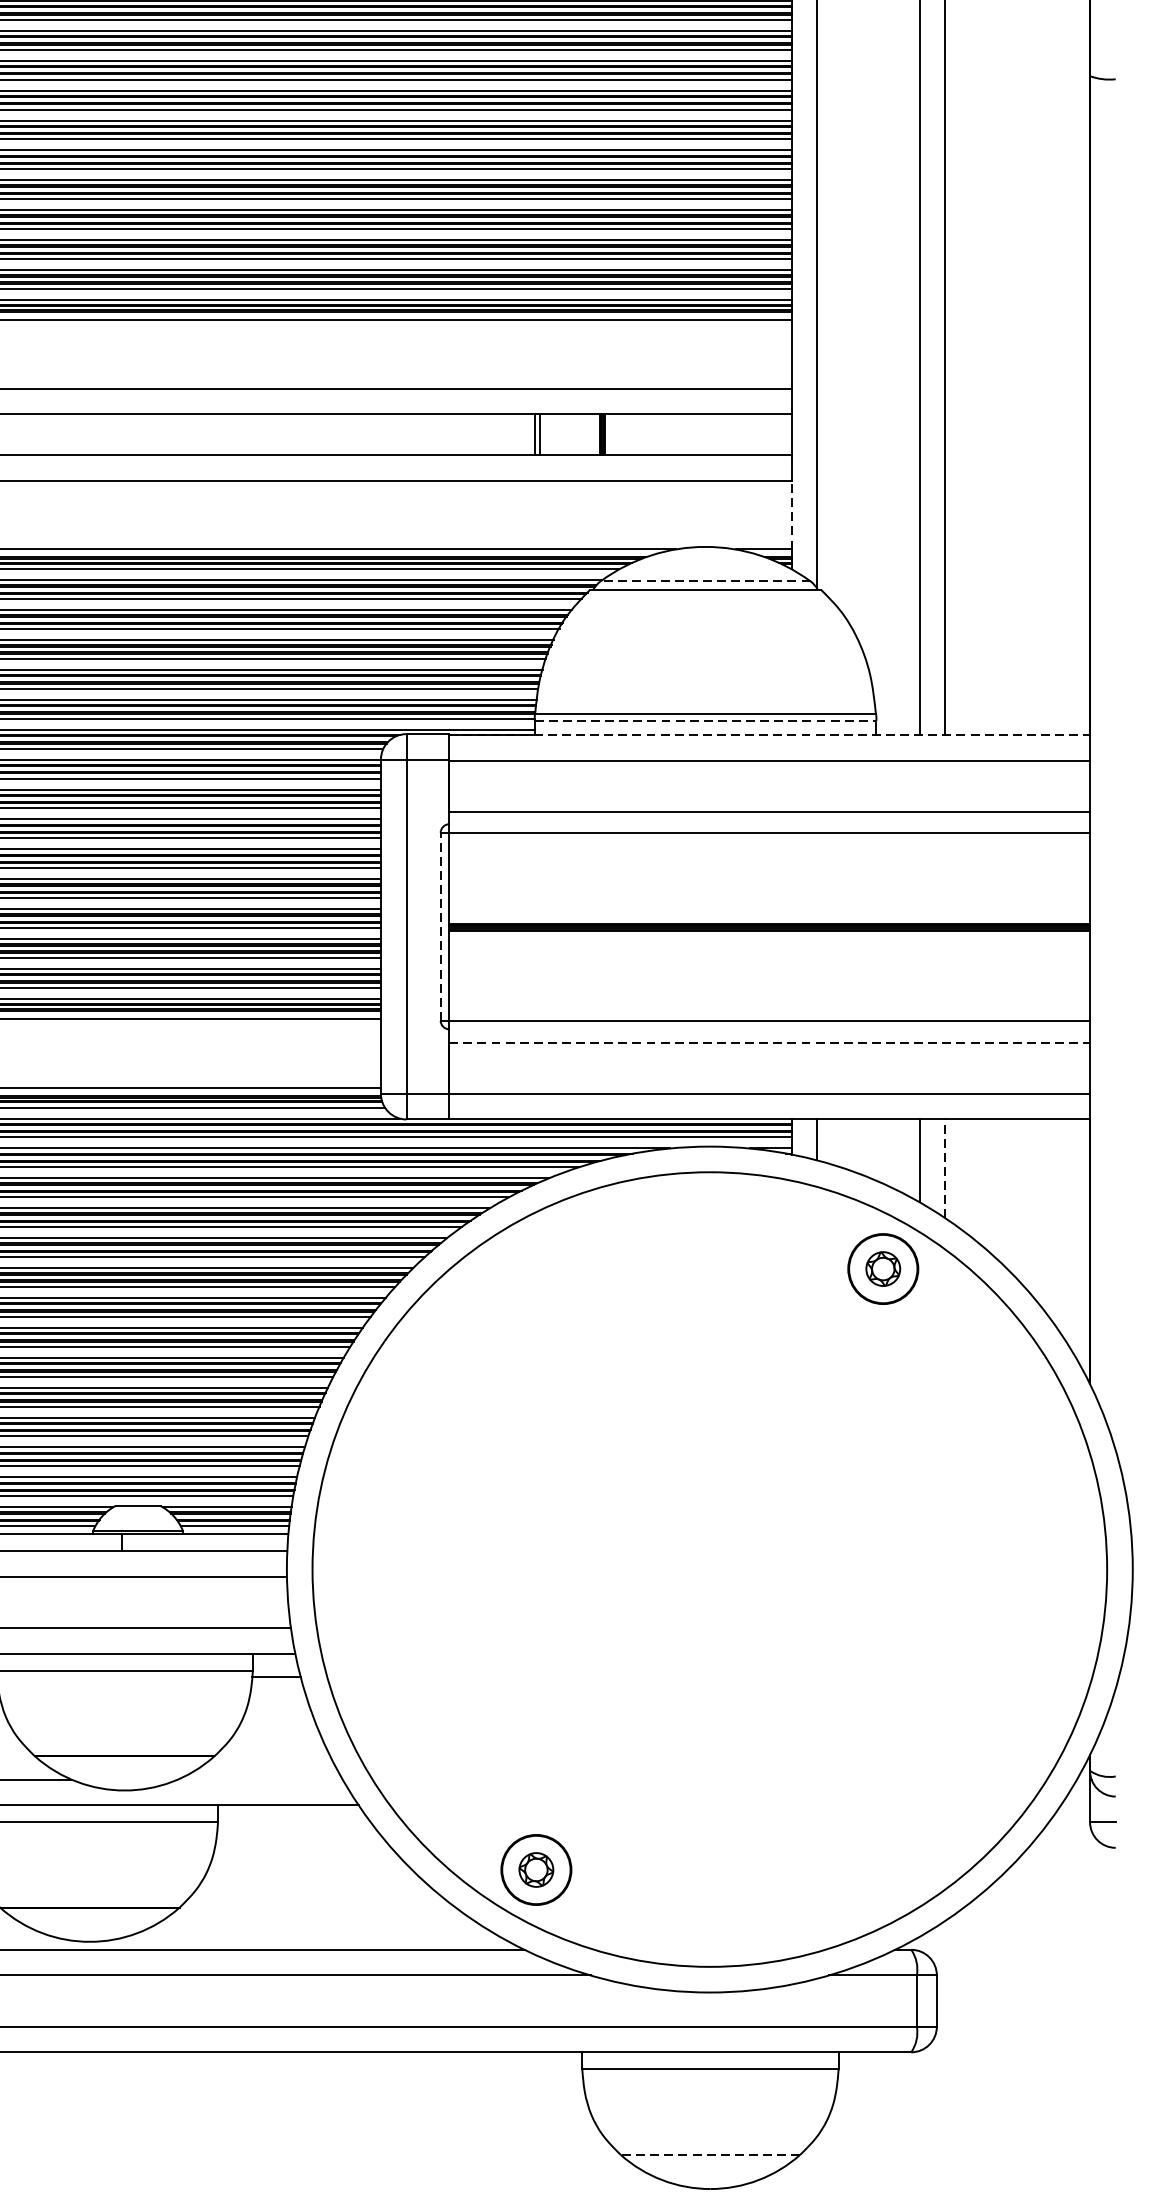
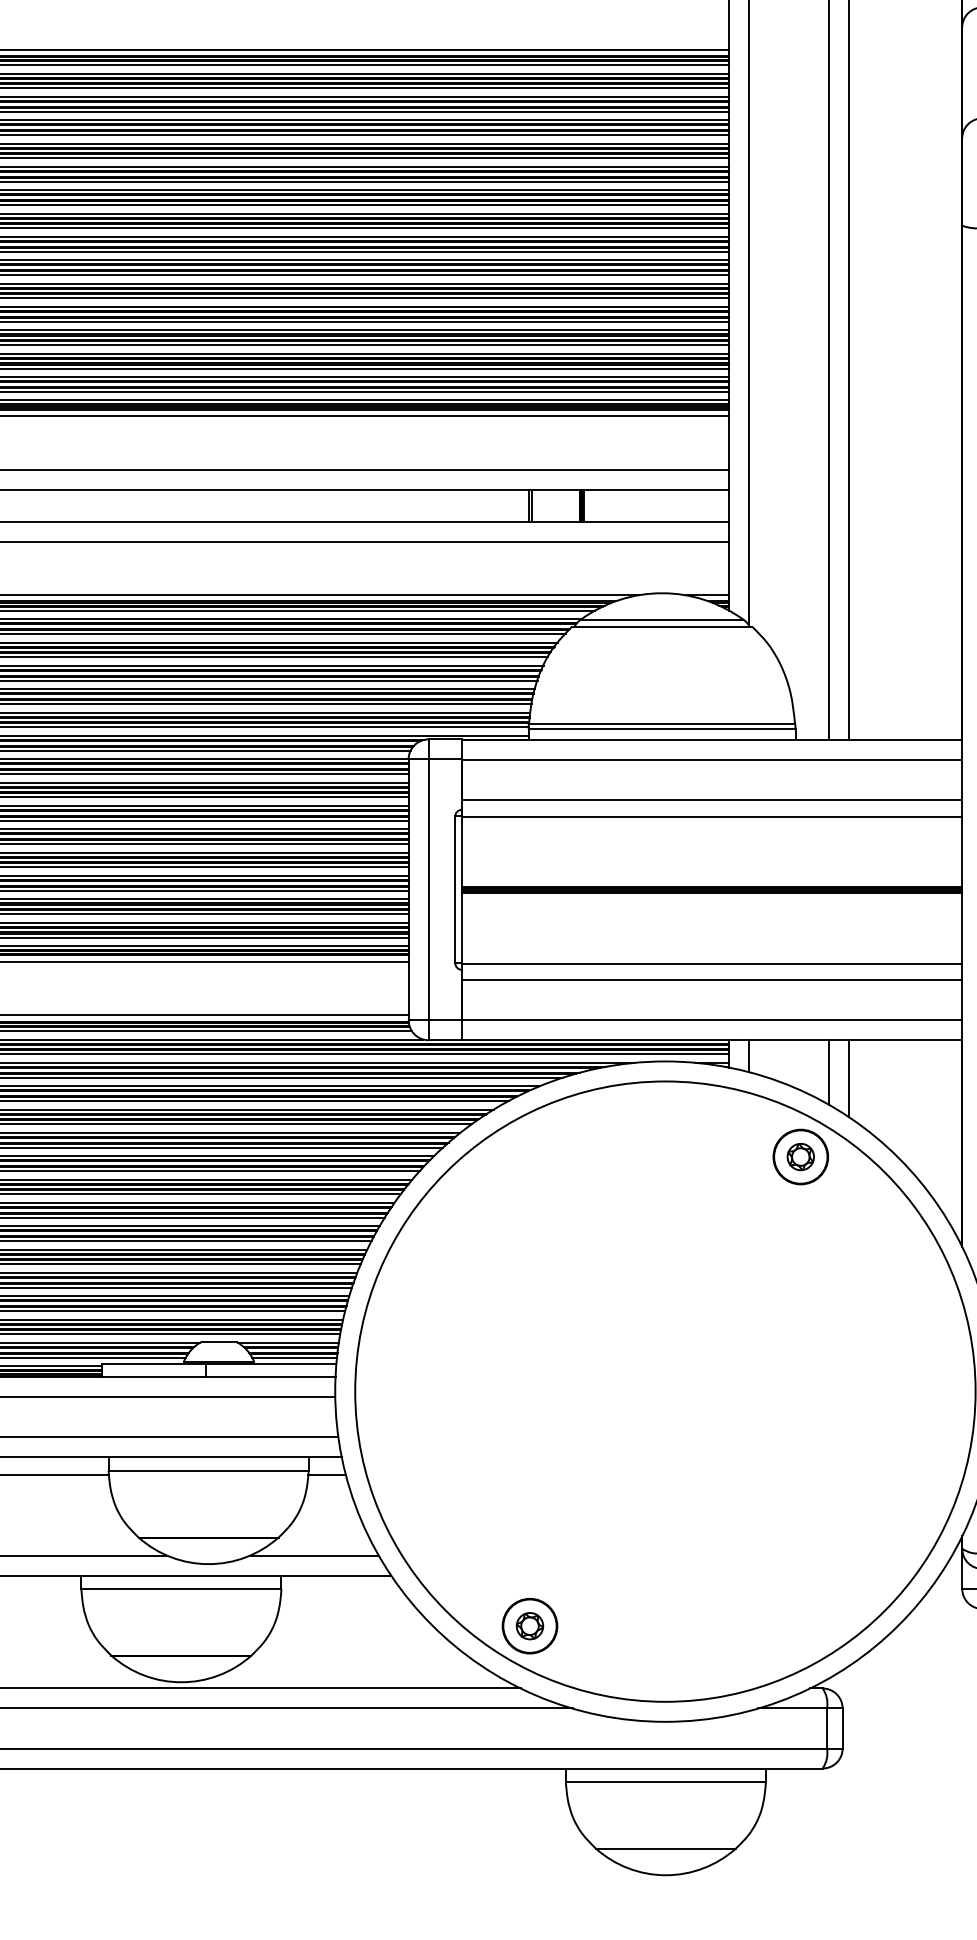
line: (791, 515) -> (729, 568), dashed -> solid
line: (706, 581) -> (662, 620), dashed -> solid
line: (706, 721) -> (662, 729), dashed -> solid
line: (770, 735) -> (712, 740), dashed -> solid
line: (440, 926) -> (455, 889), dashed -> solid
line: (770, 1042) -> (712, 980), dashed -> solid
line: (945, 1168) -> (849, 1078), dashed -> solid
line: (260, 1779) -> (314, 1555), added
line: (709, 2154) -> (665, 1848), dashed -> solid

